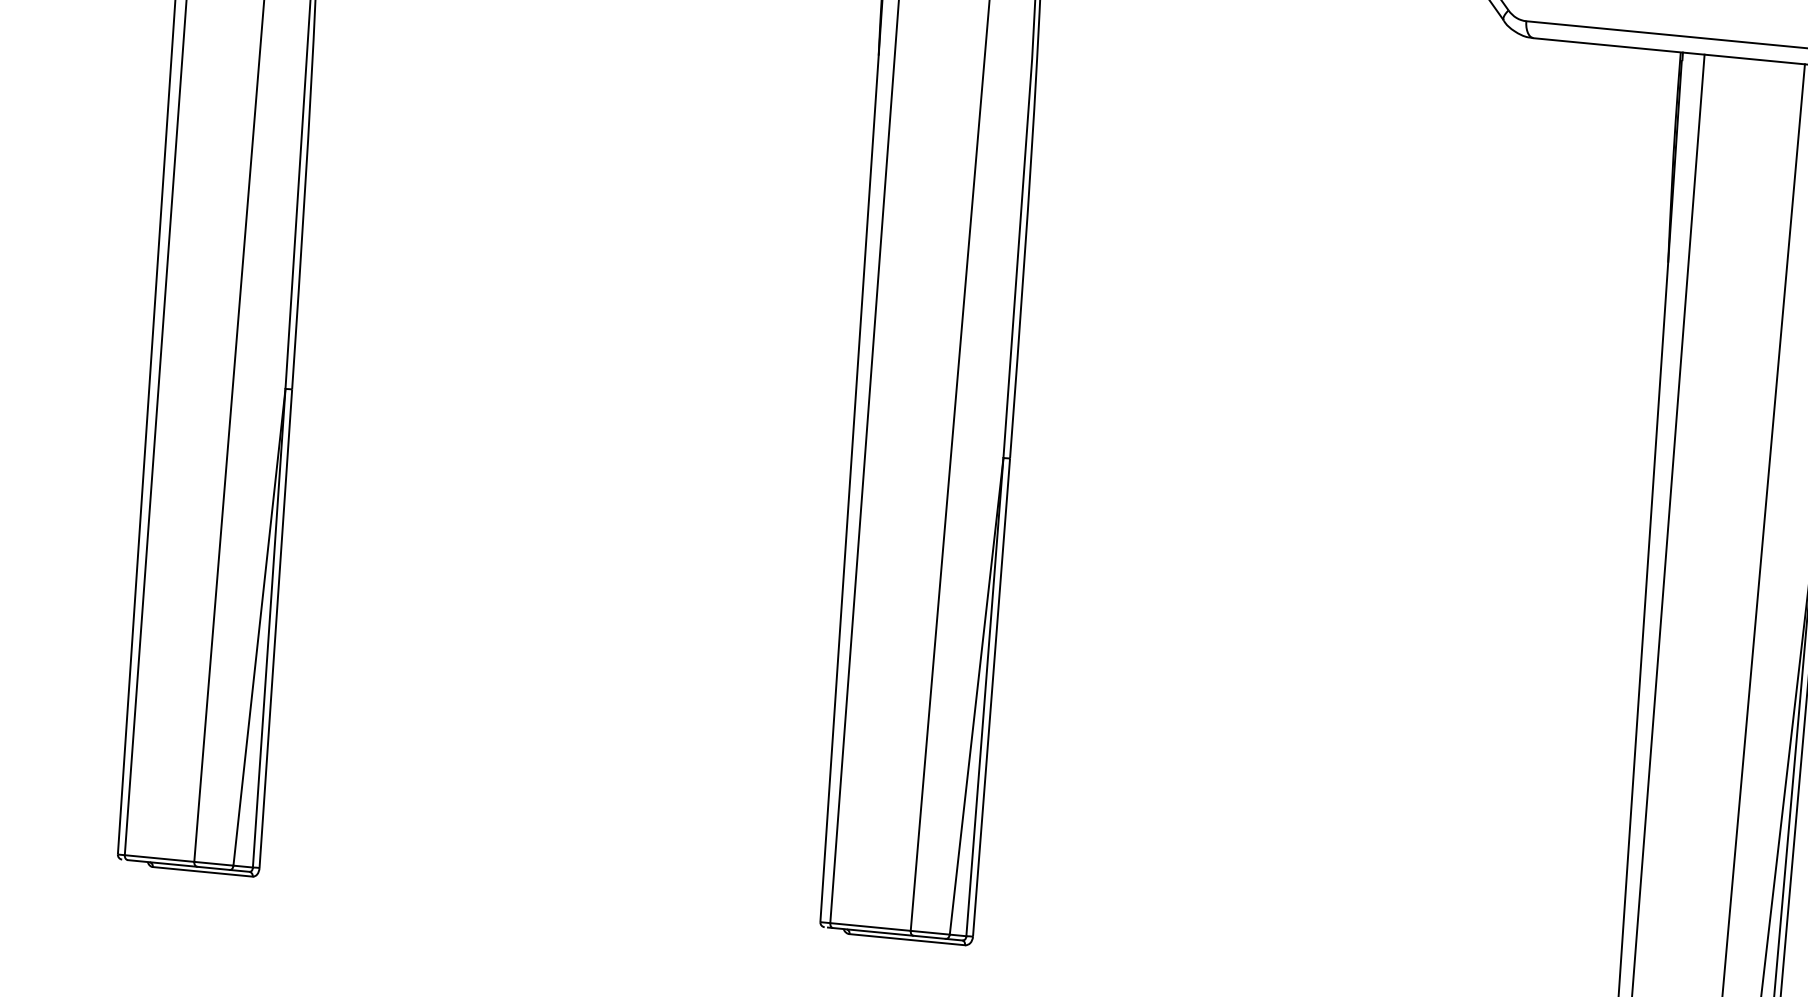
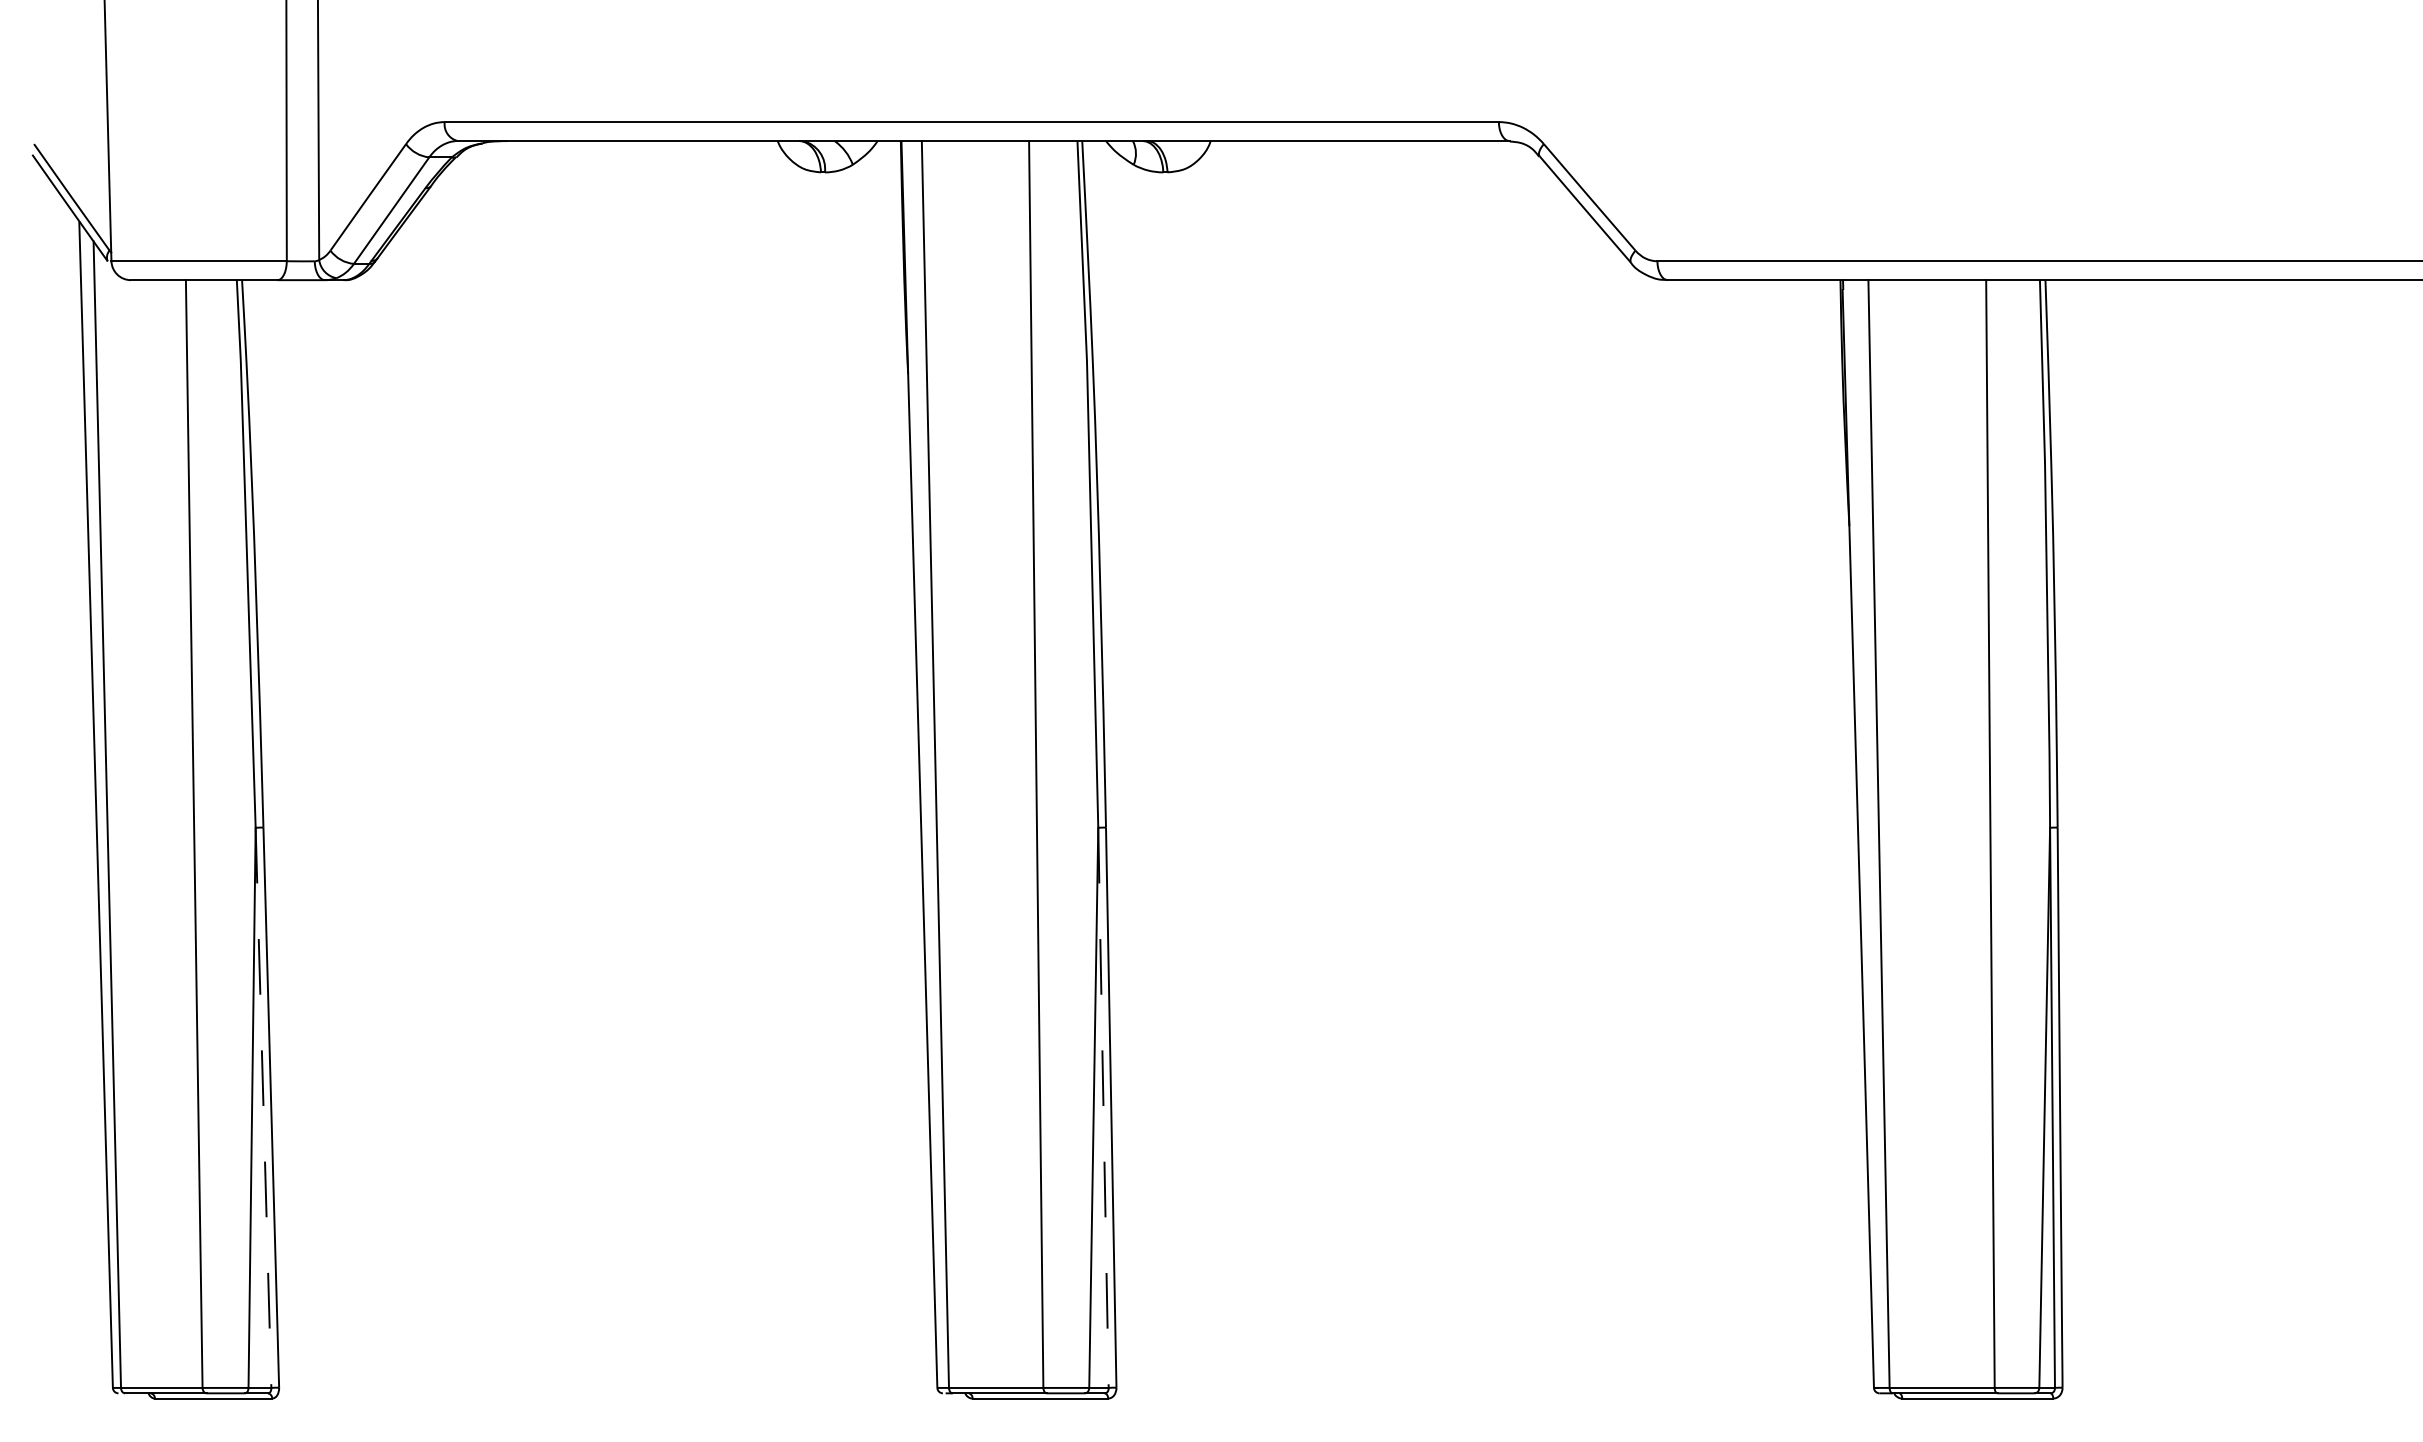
line: (269, 628) -> (263, 1108), solid -> dashed
line: (984, 697) -> (1103, 1108), solid -> dashed

